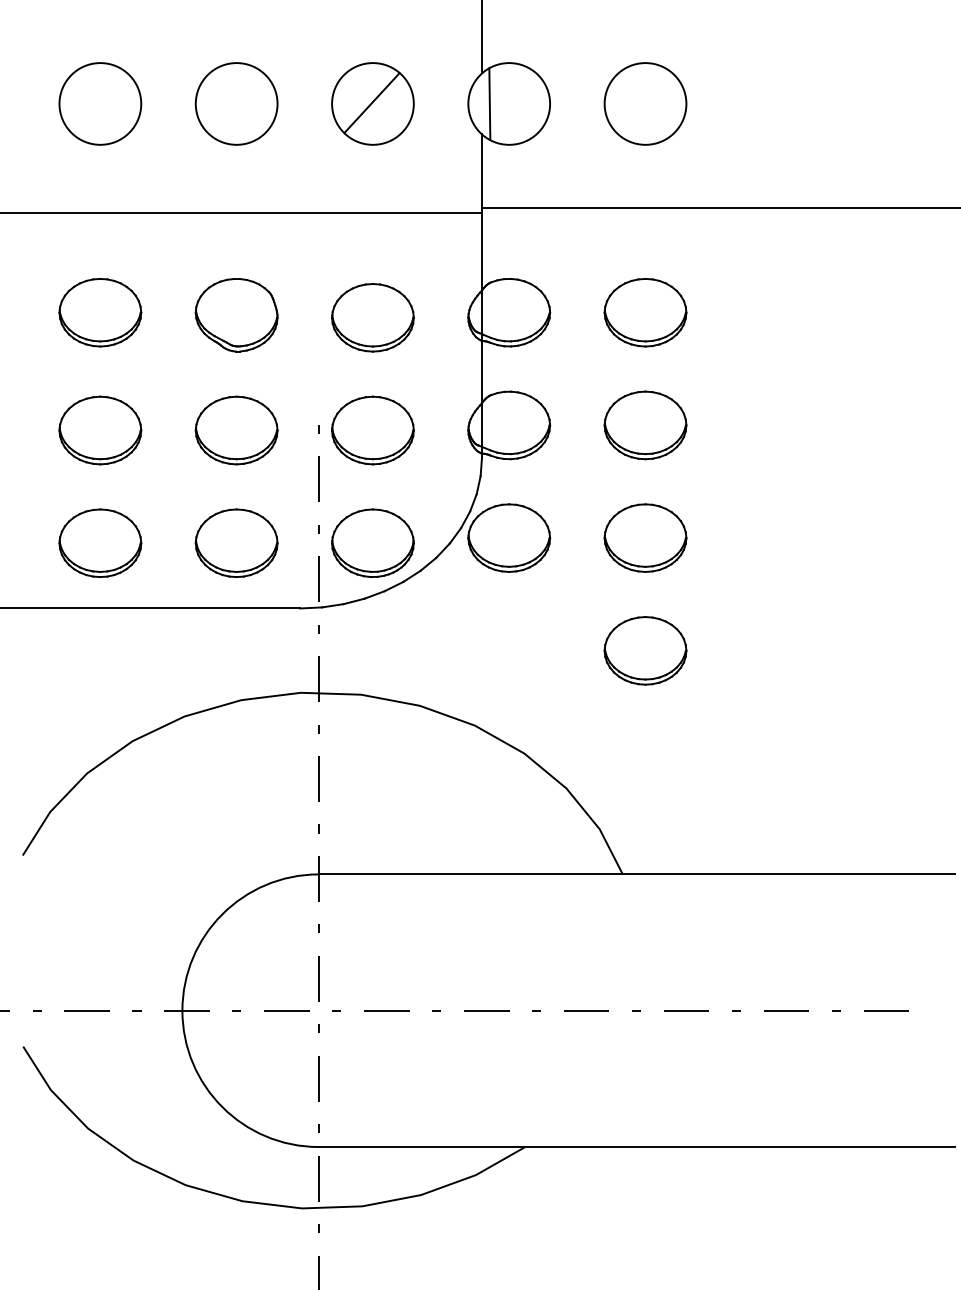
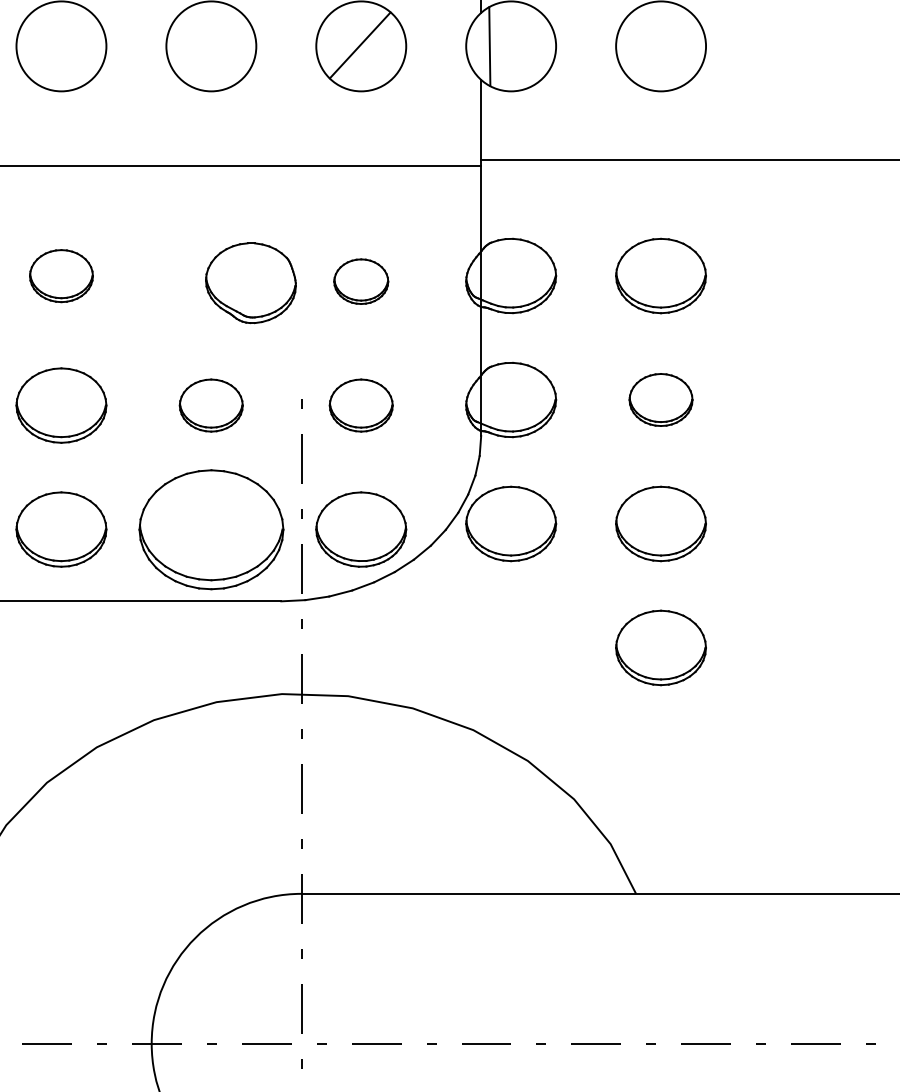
part: (100, 312) -> (61, 275), size x0.7
part: (236, 315) -> (250, 283), moved
part: (372, 317) -> (360, 281), size x0.6
part: (645, 425) -> (661, 400), size x0.7
part: (236, 430) -> (211, 405), size x0.7
part: (372, 430) -> (360, 405), size x0.7
part: (236, 542) -> (211, 528), size x1.6

